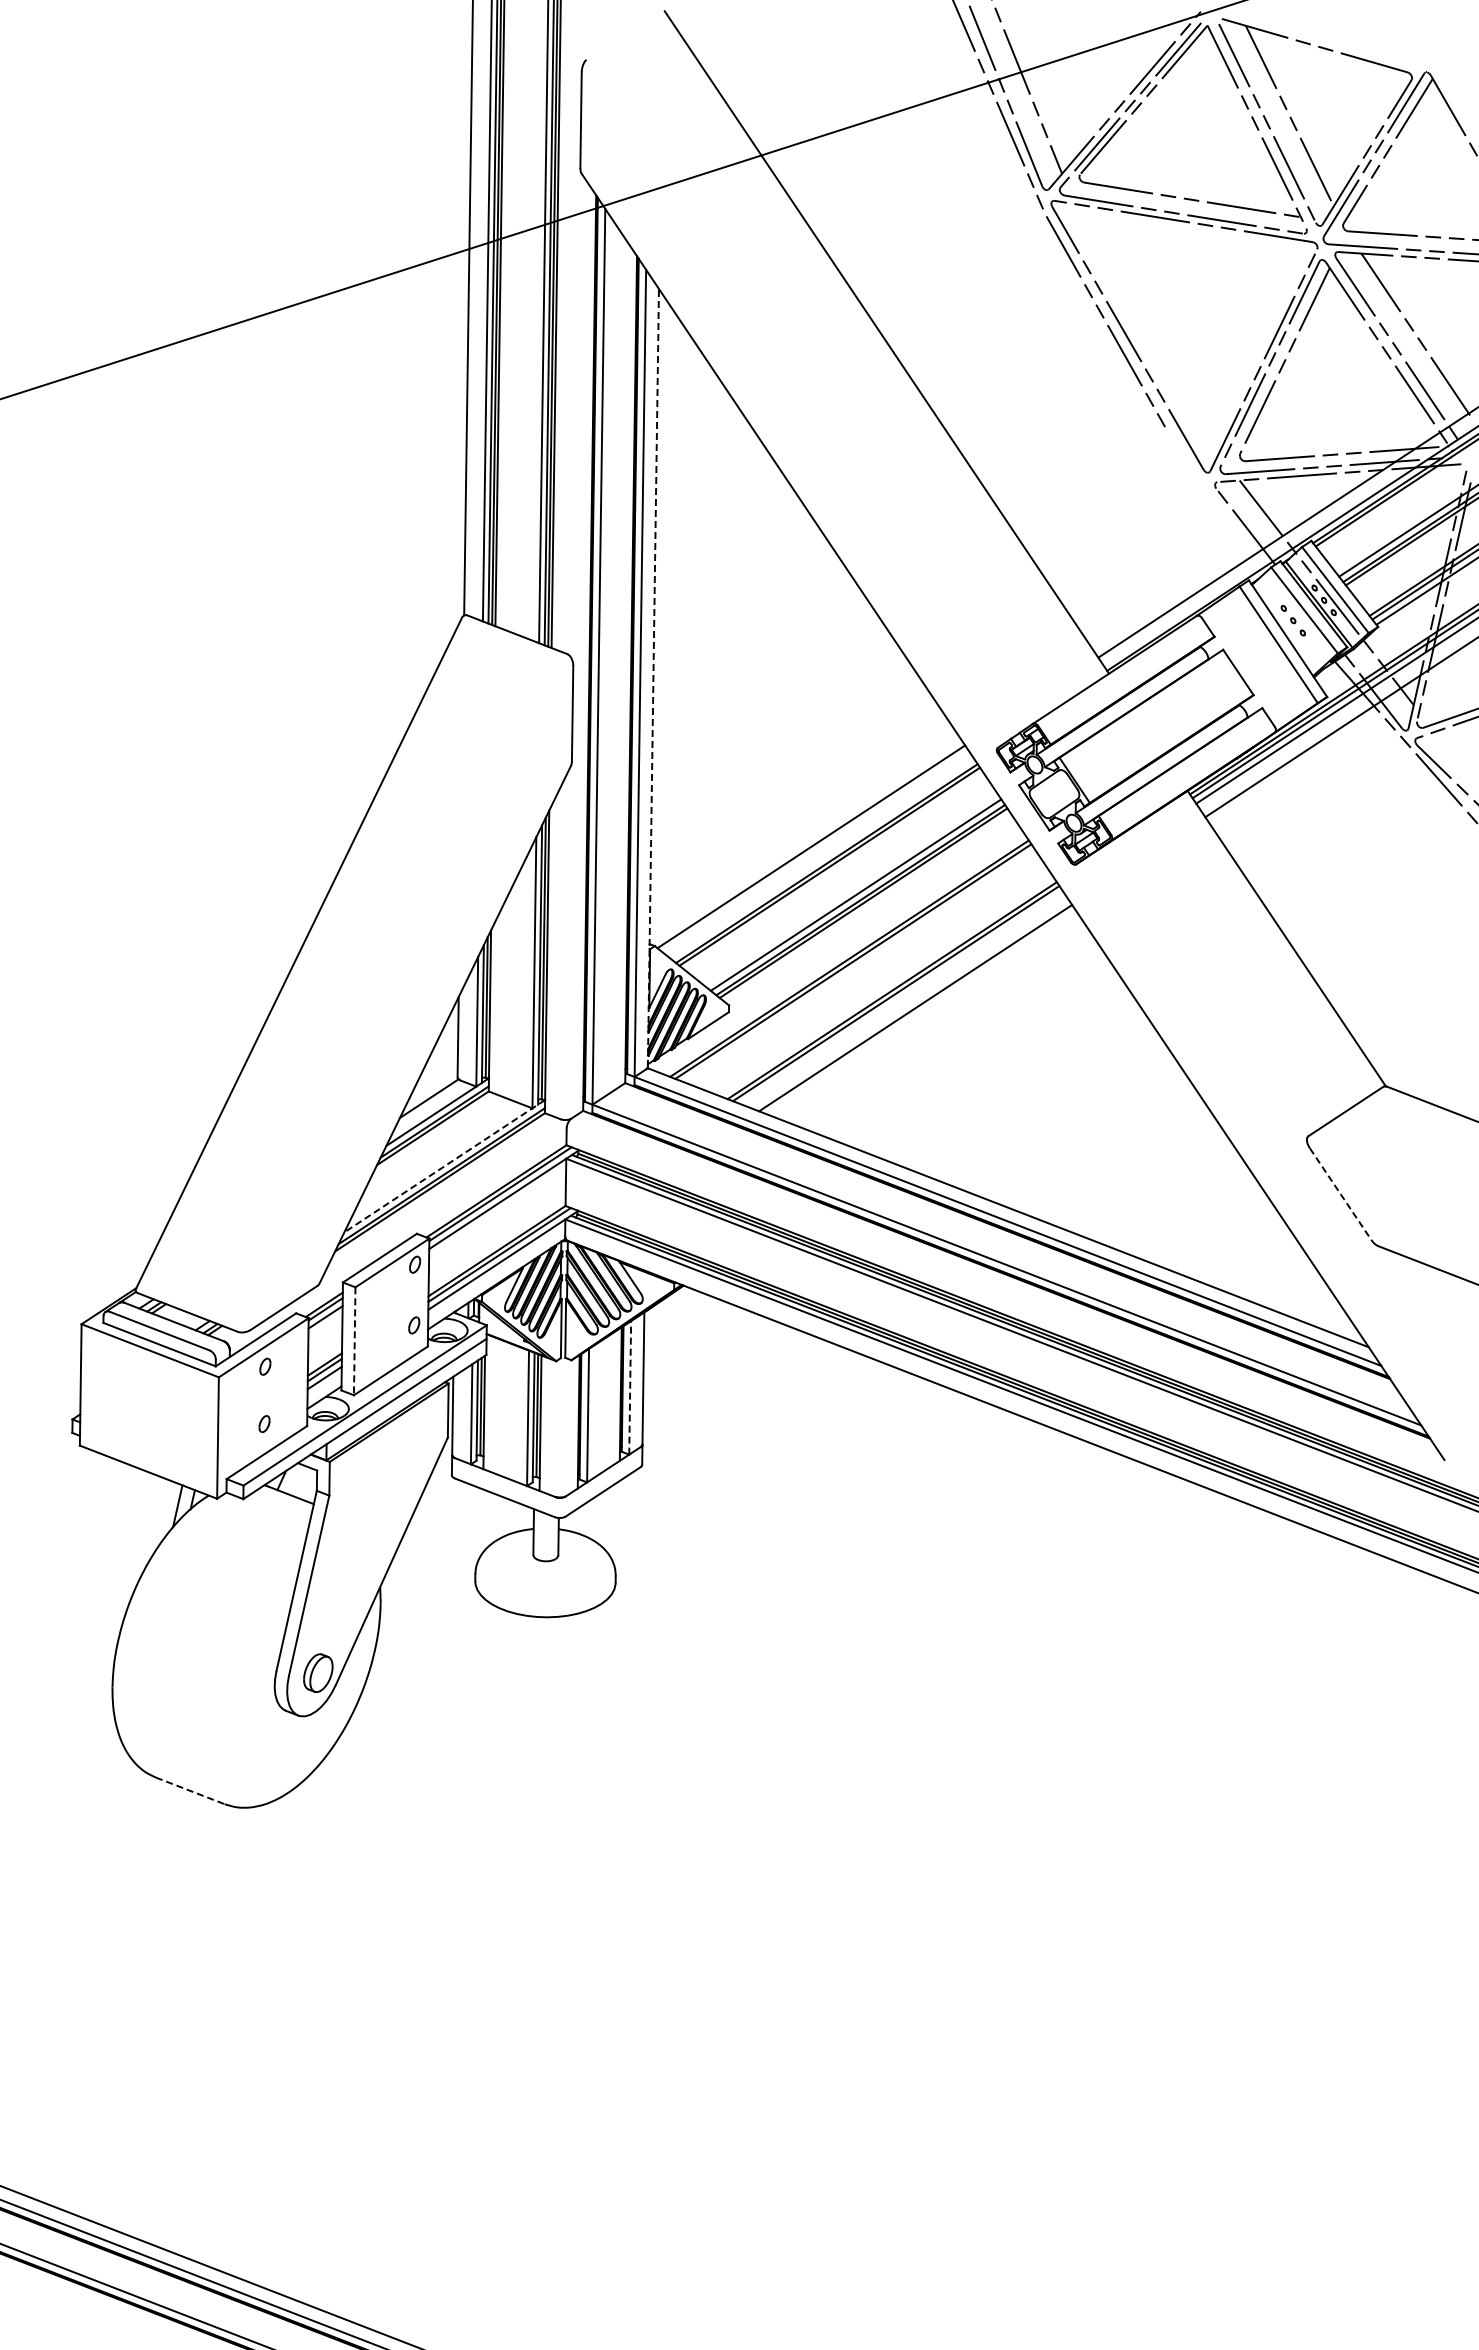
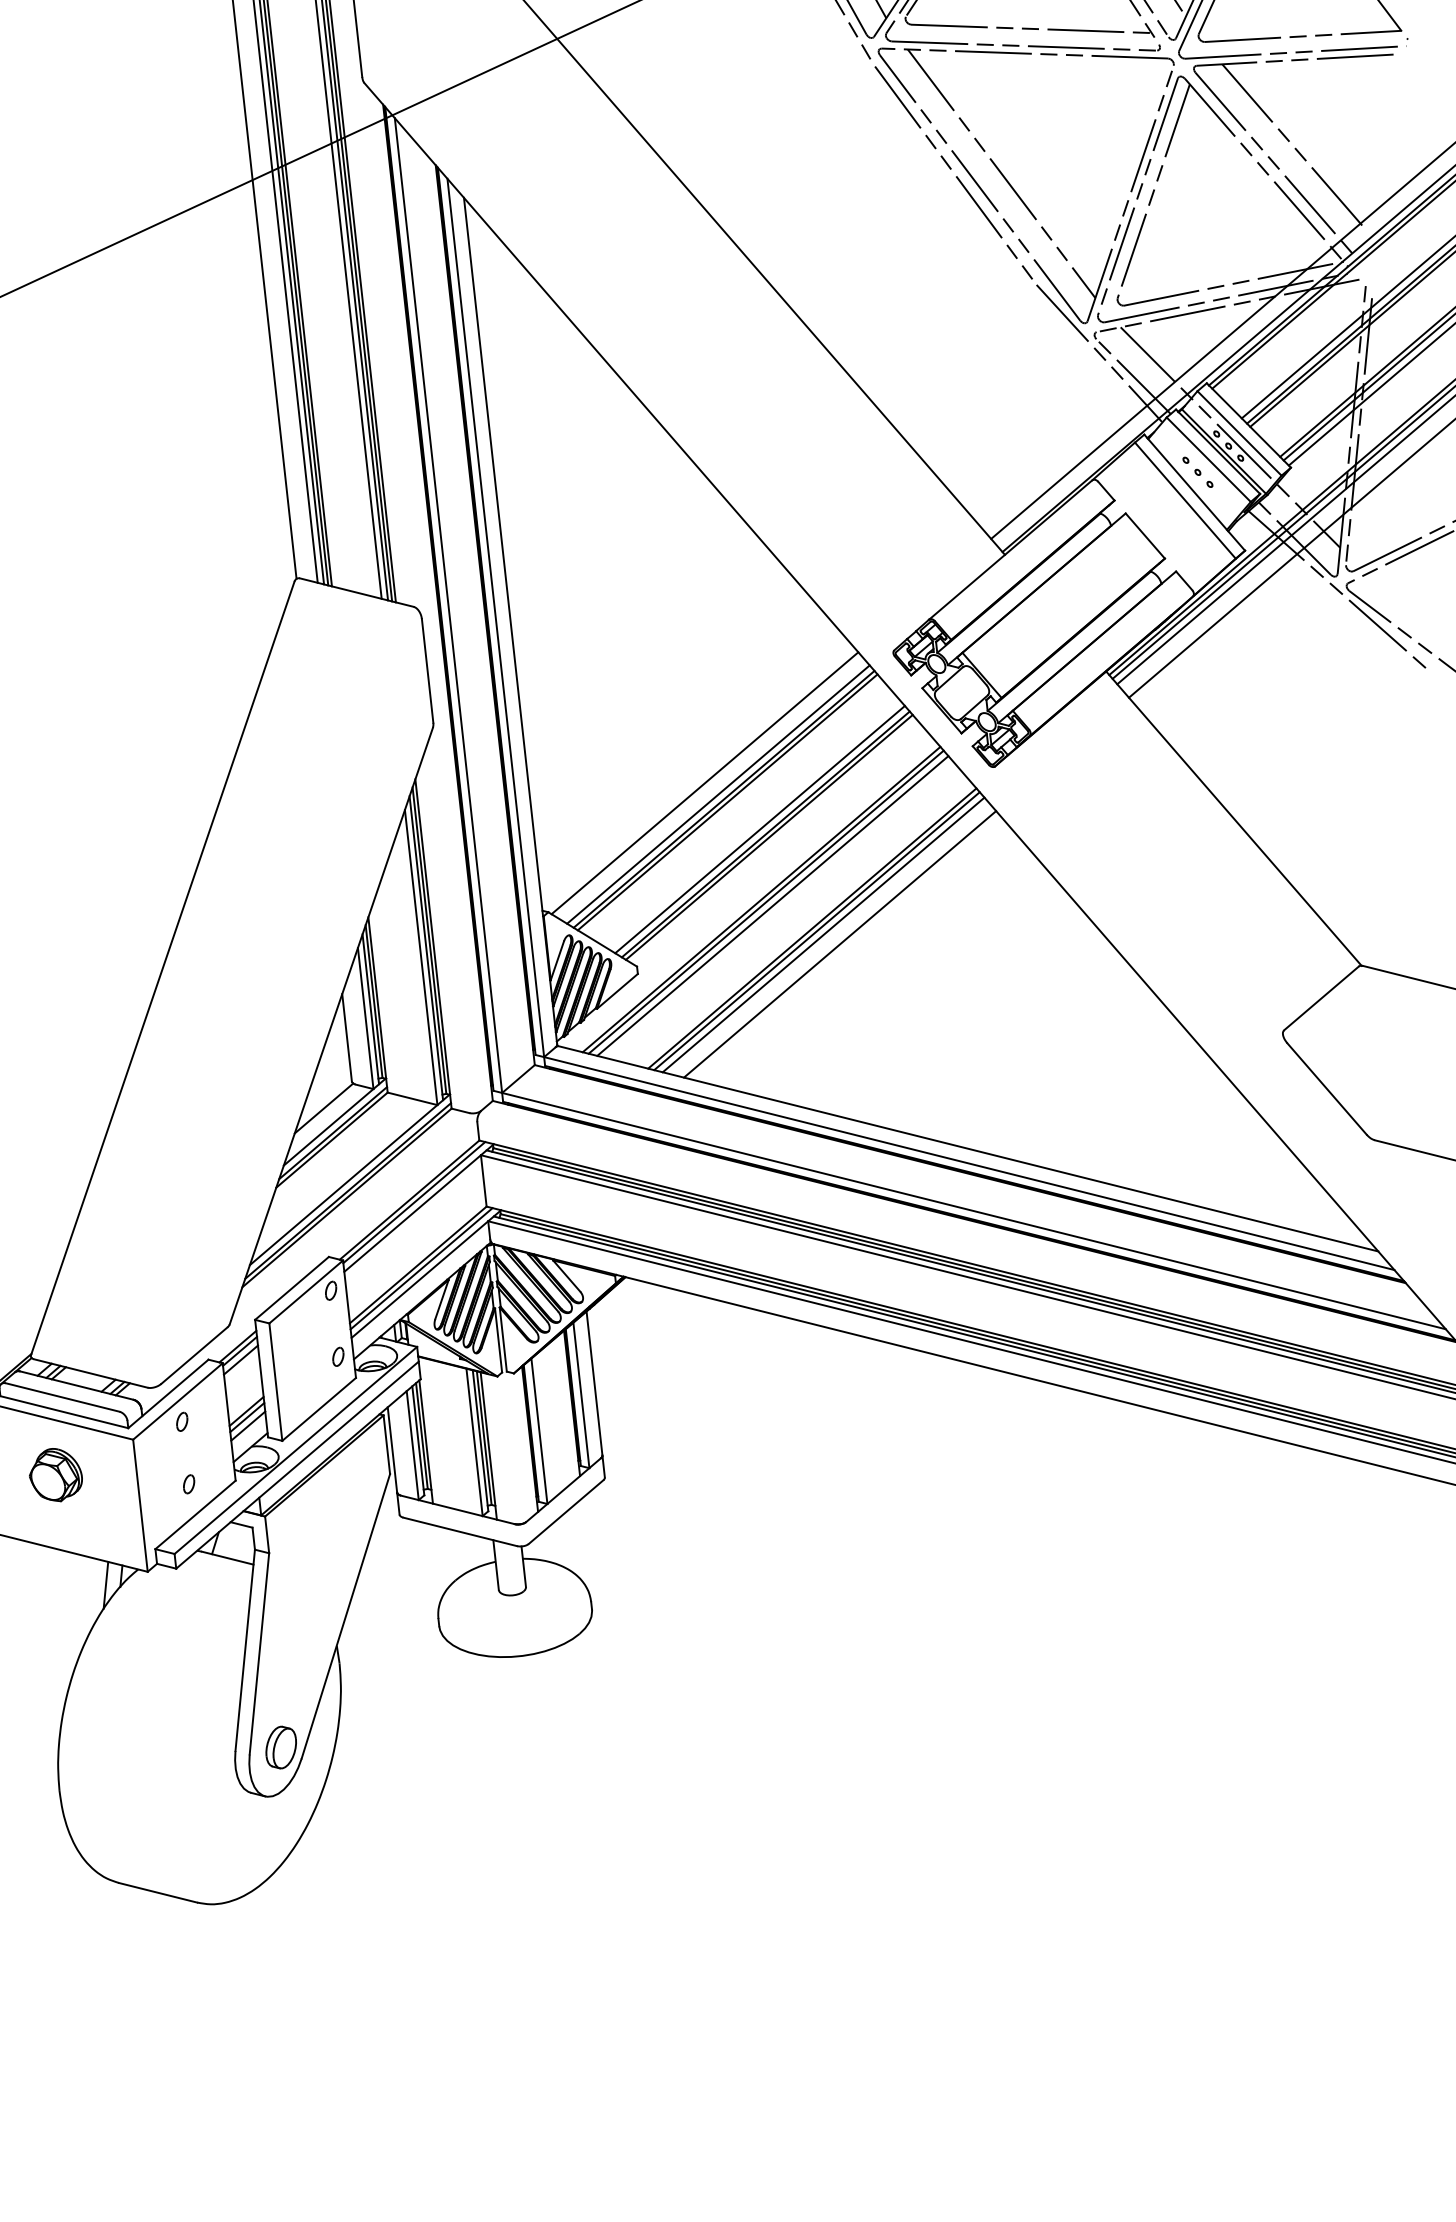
line: (1149, 327) -> (1002, 173), added
line: (1217, 501) -> (1099, 353), added
line: (653, 677) -> (510, 620), dashed -> solid
line: (822, 858) -> (718, 794), added
line: (858, 965) -> (772, 905), added
line: (901, 997) -> (823, 934), added
line: (444, 1166) -> (349, 1180), dashed -> solid
line: (1340, 1194) -> (1326, 1089), dashed -> solid
line: (354, 1341) -> (275, 1382), dashed -> solid
line: (630, 1387) -> (581, 1395), dashed -> solid
part: (144, 1400) -> (55, 1474), added
line: (190, 1790) -> (158, 1892), dashed -> solid

